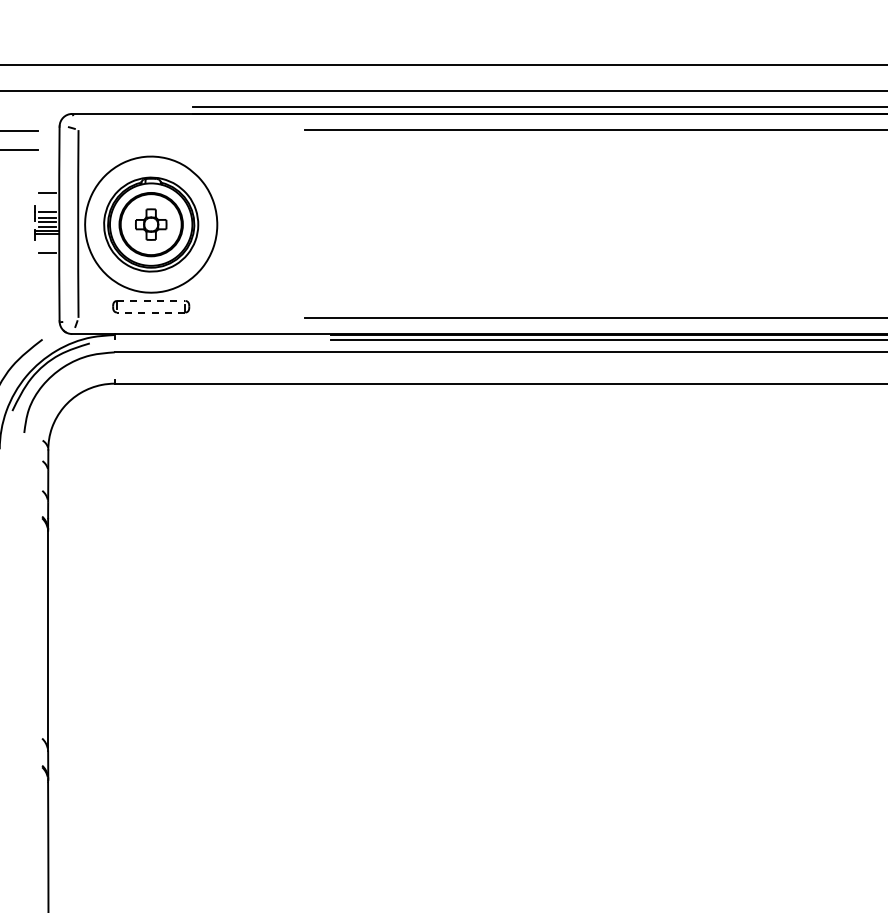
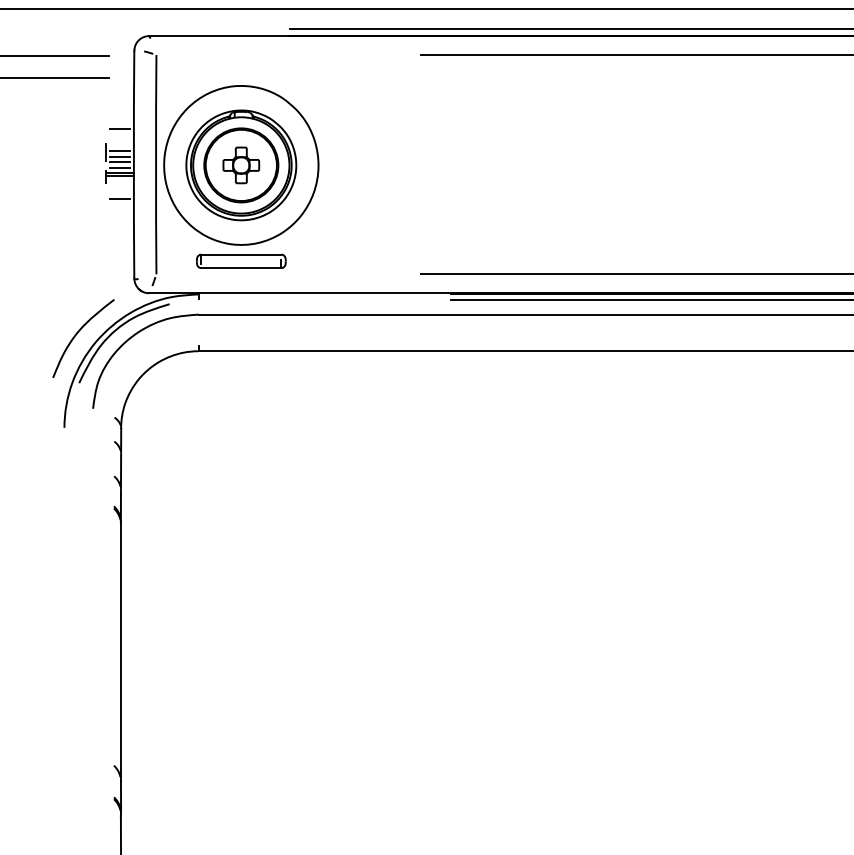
line: (151, 301) -> (241, 255), dashed -> solid
line: (150, 312) -> (240, 268), dashed -> solid

